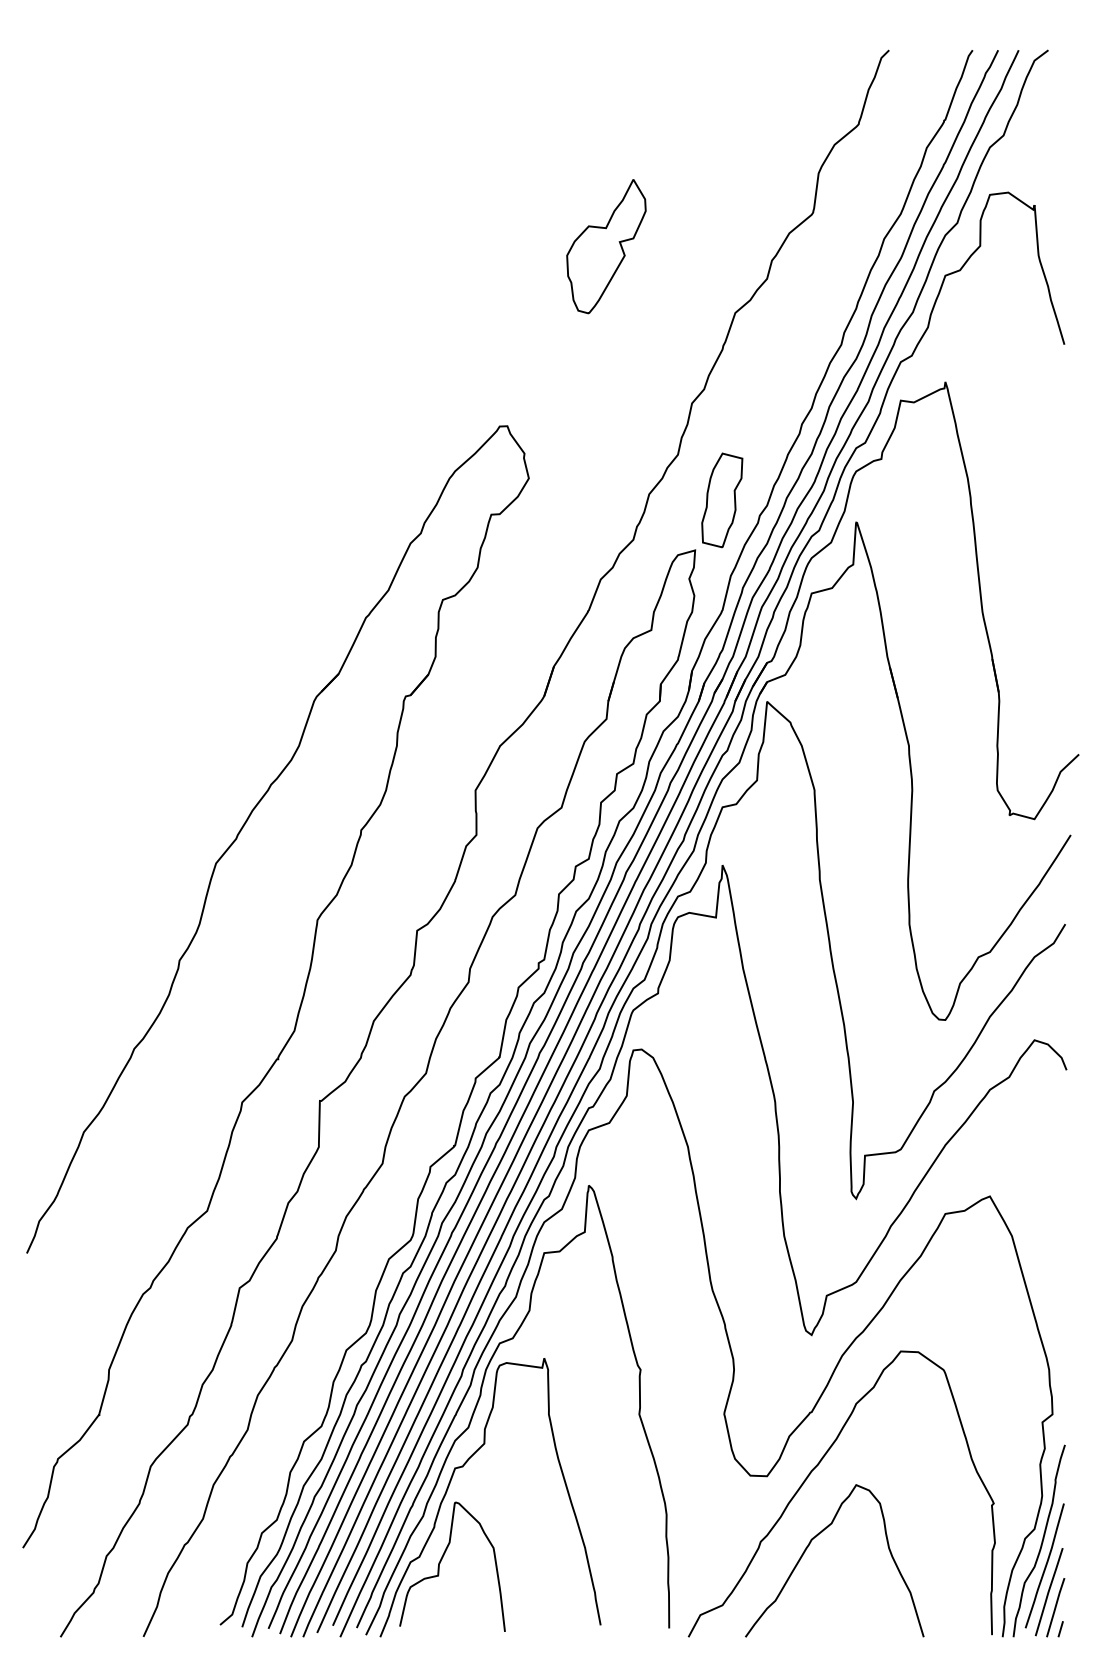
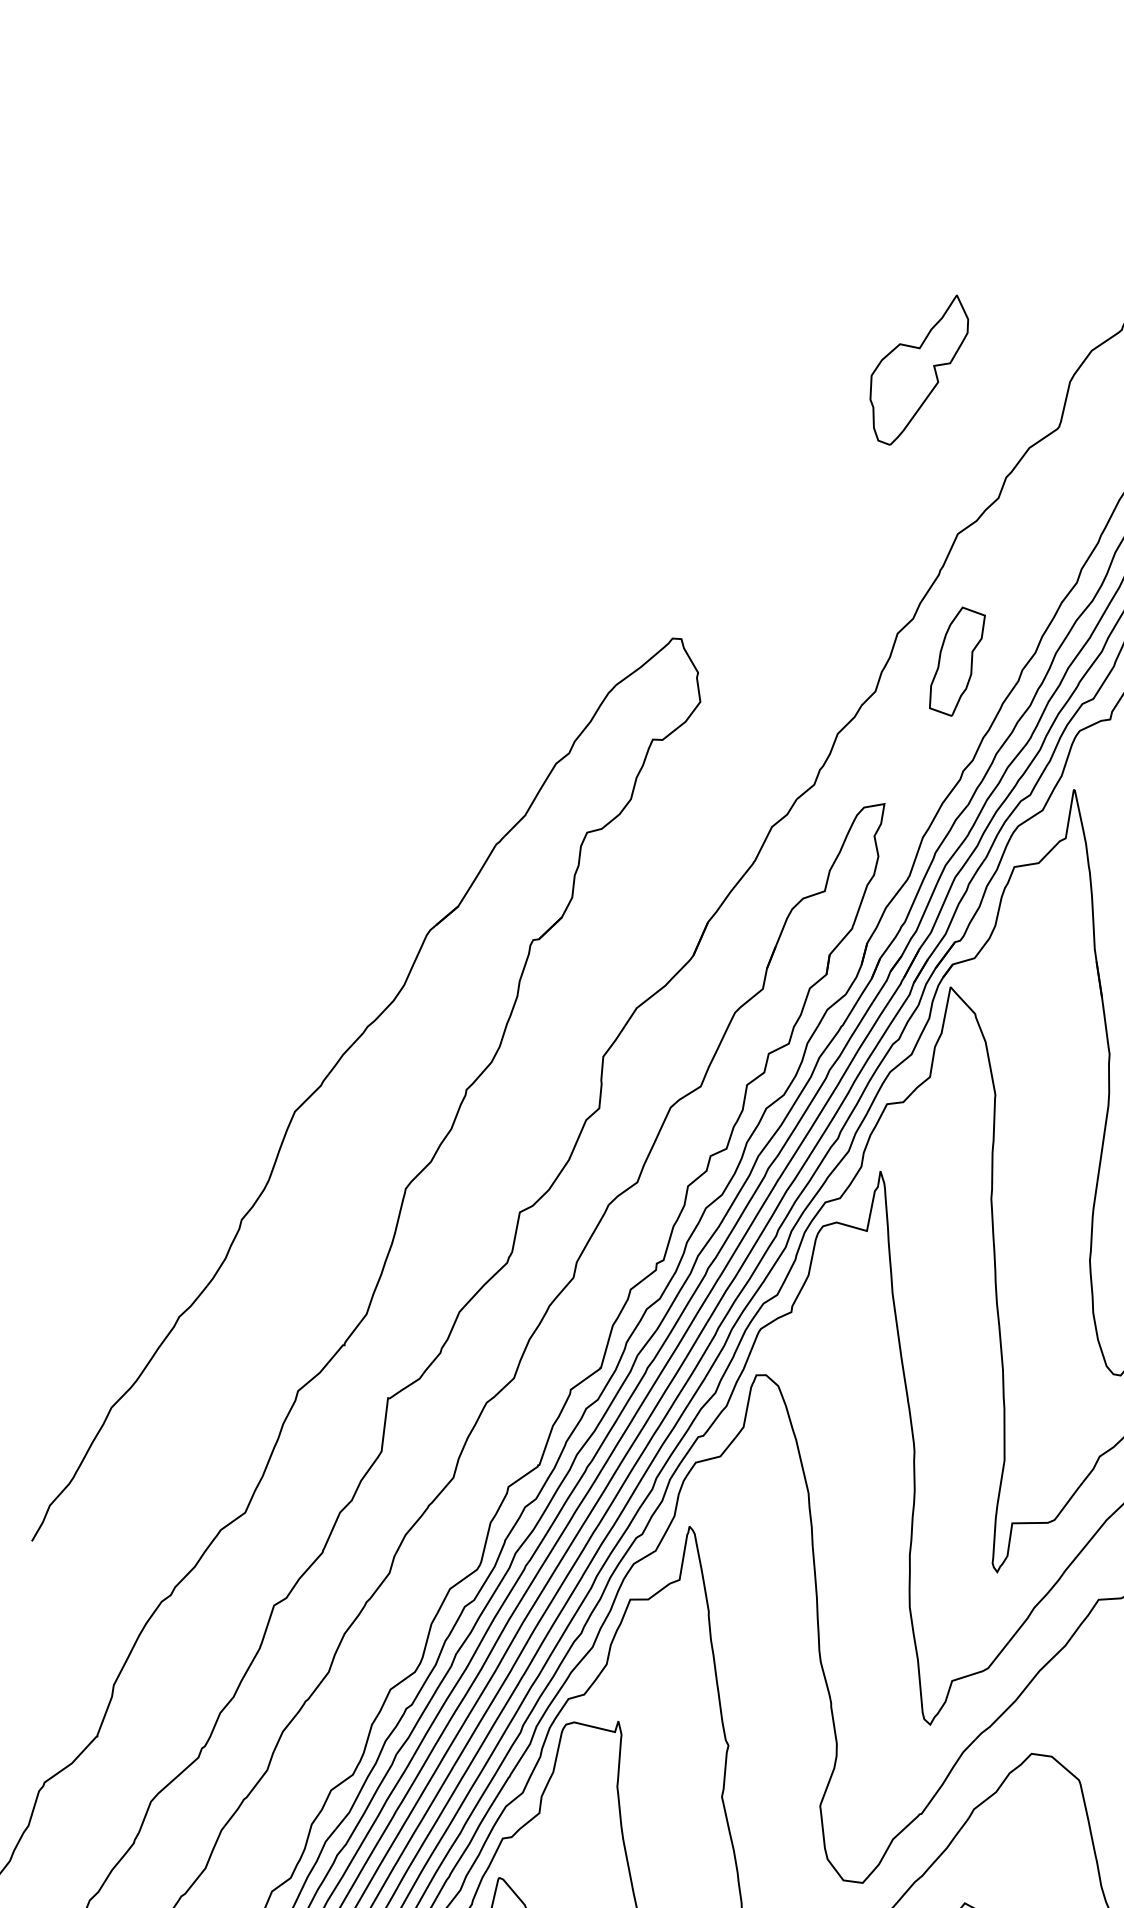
part: (606, 246) -> (918, 369), moved
part: (722, 500) -> (957, 661), moved

